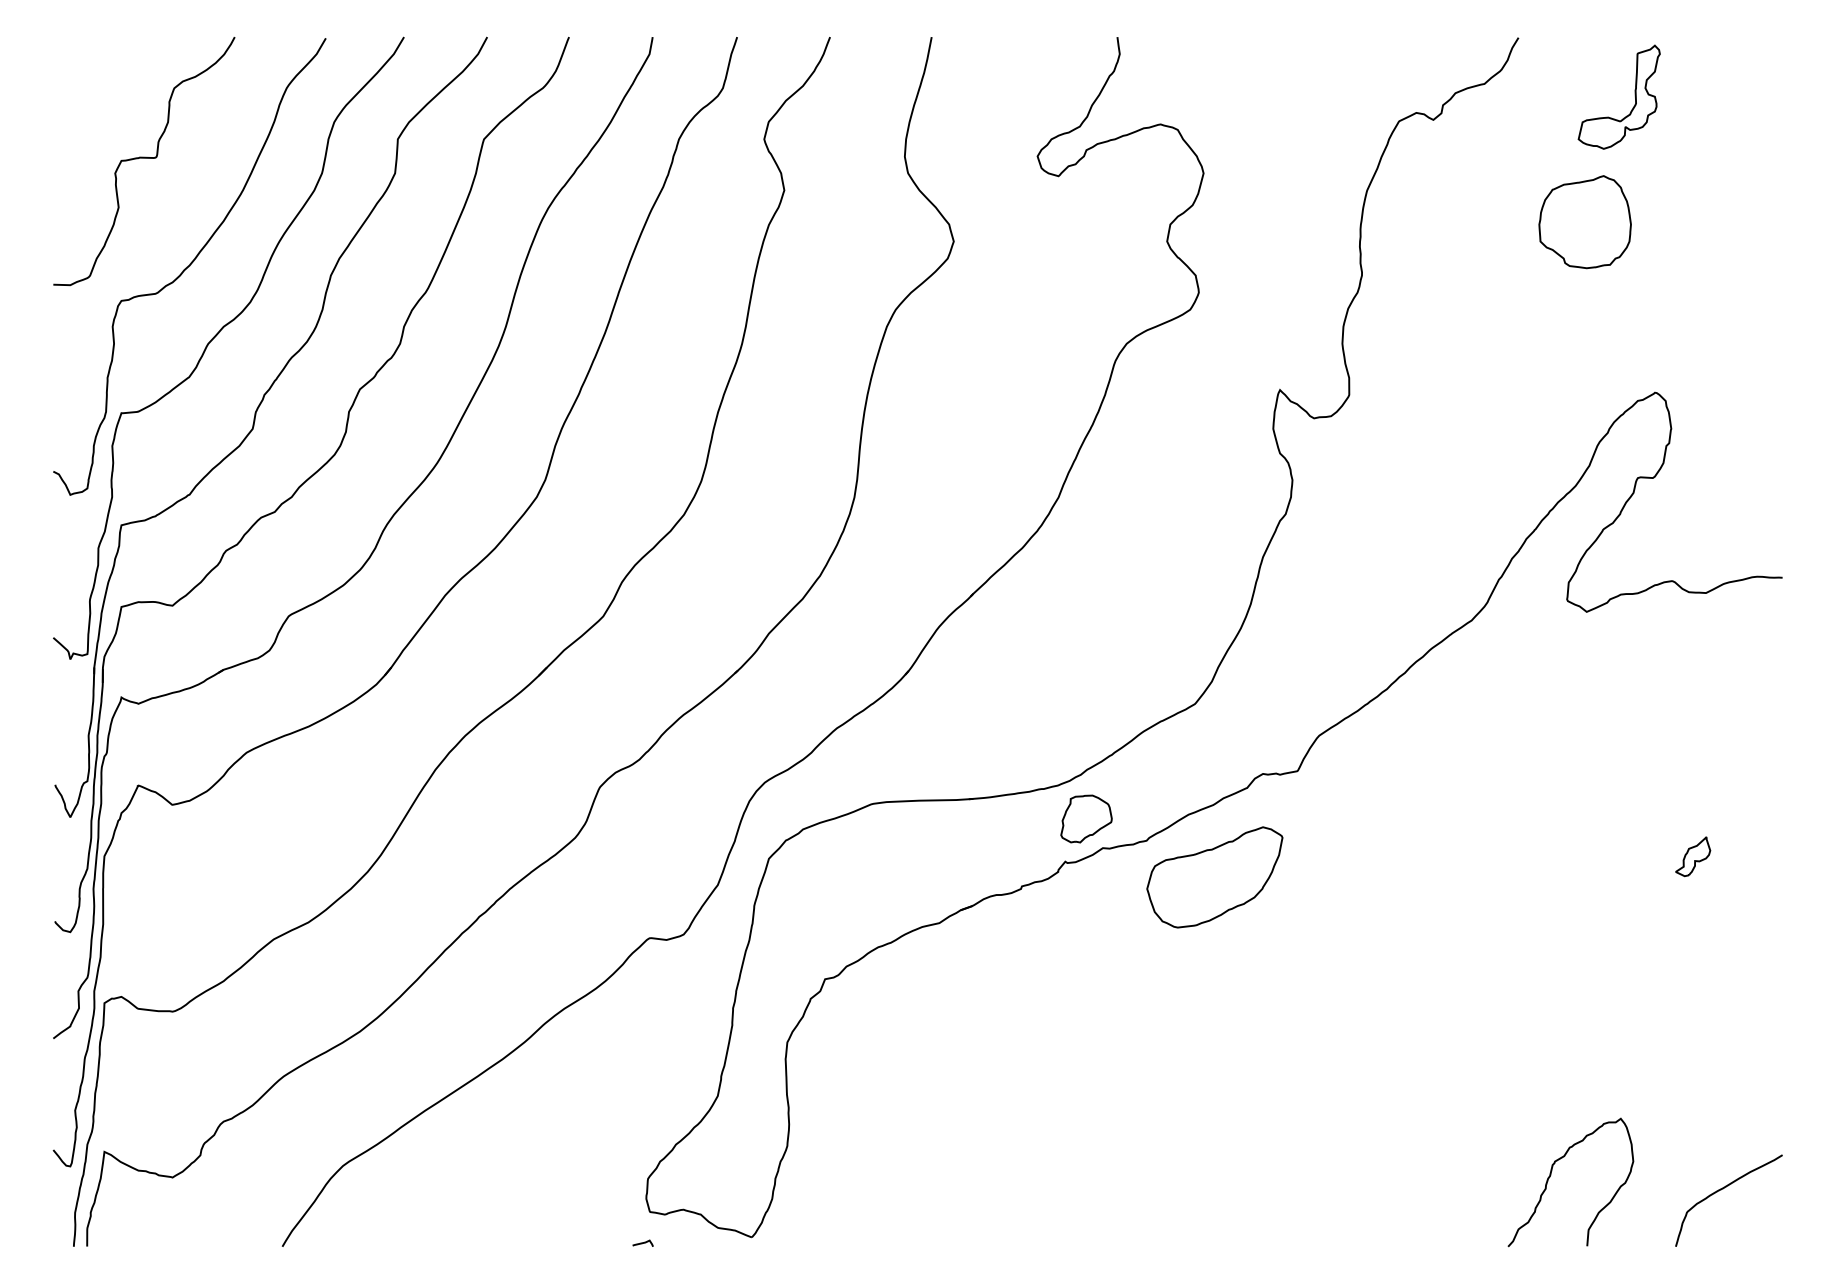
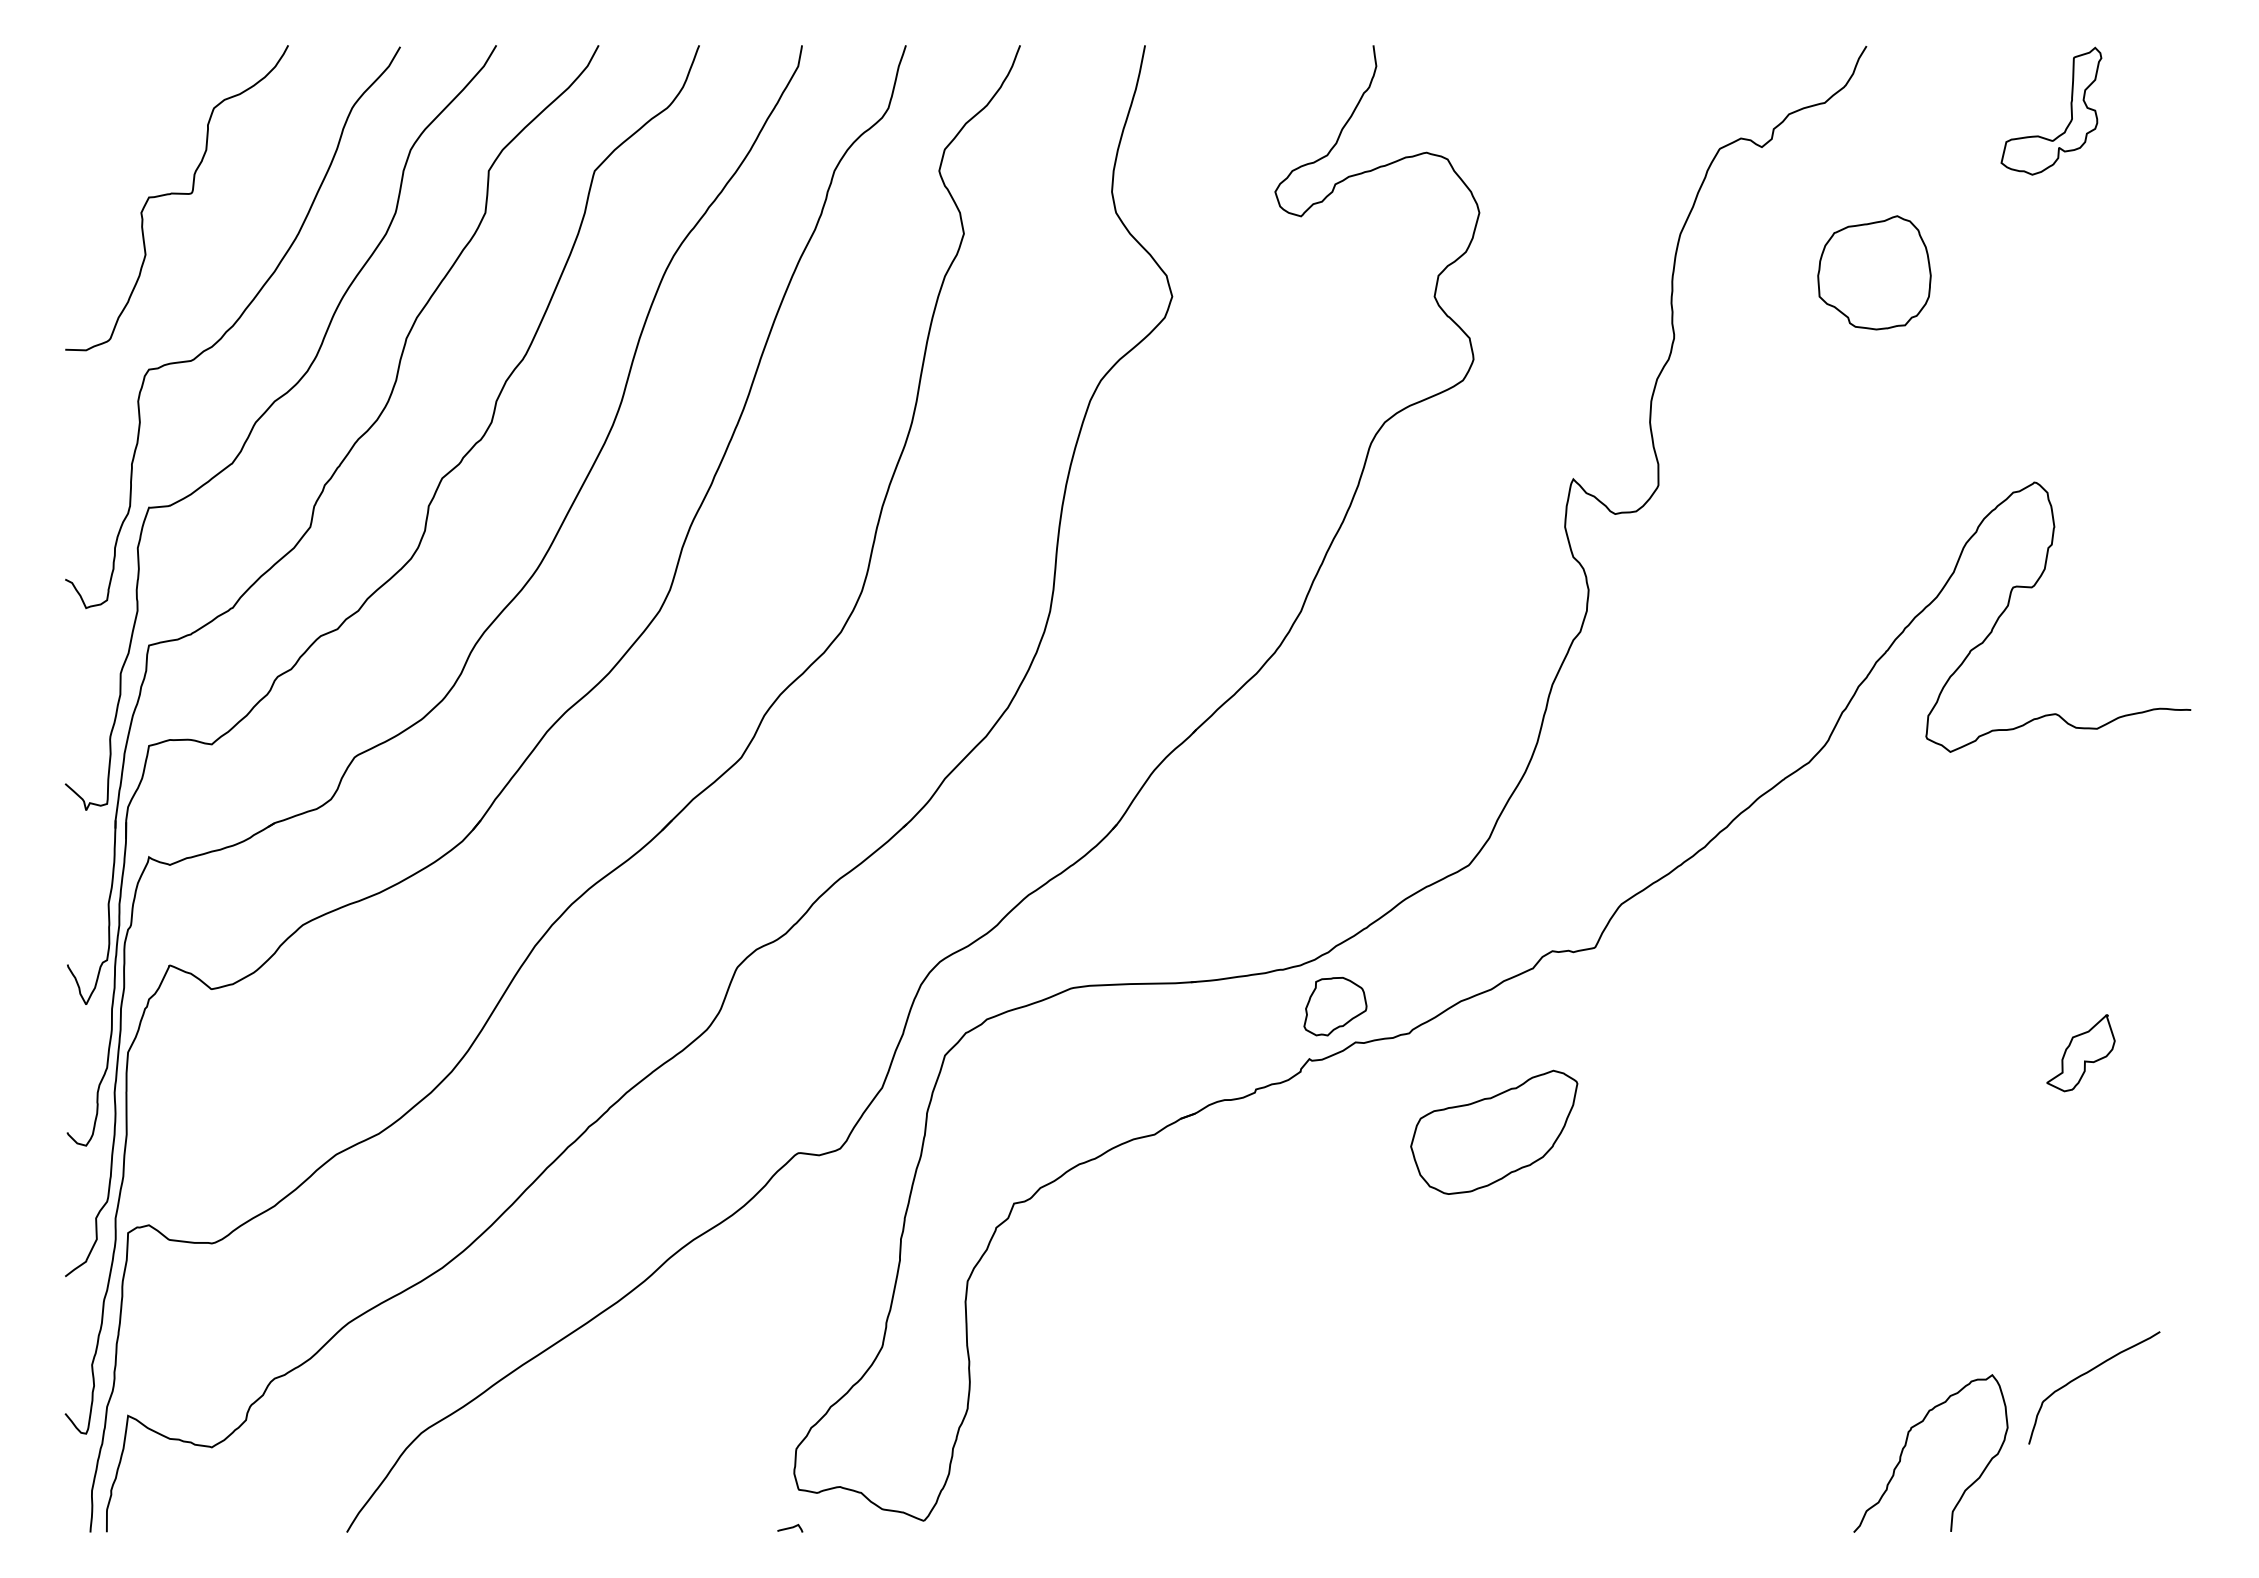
part: (1634, 96) -> (2070, 110), moved
part: (1585, 221) -> (1874, 272), moved
part: (1693, 856) -> (2081, 1052), size x1.6
part: (1215, 876) -> (1494, 1131), moved
curve: (1723, 1189) -> (2087, 1373), moved

